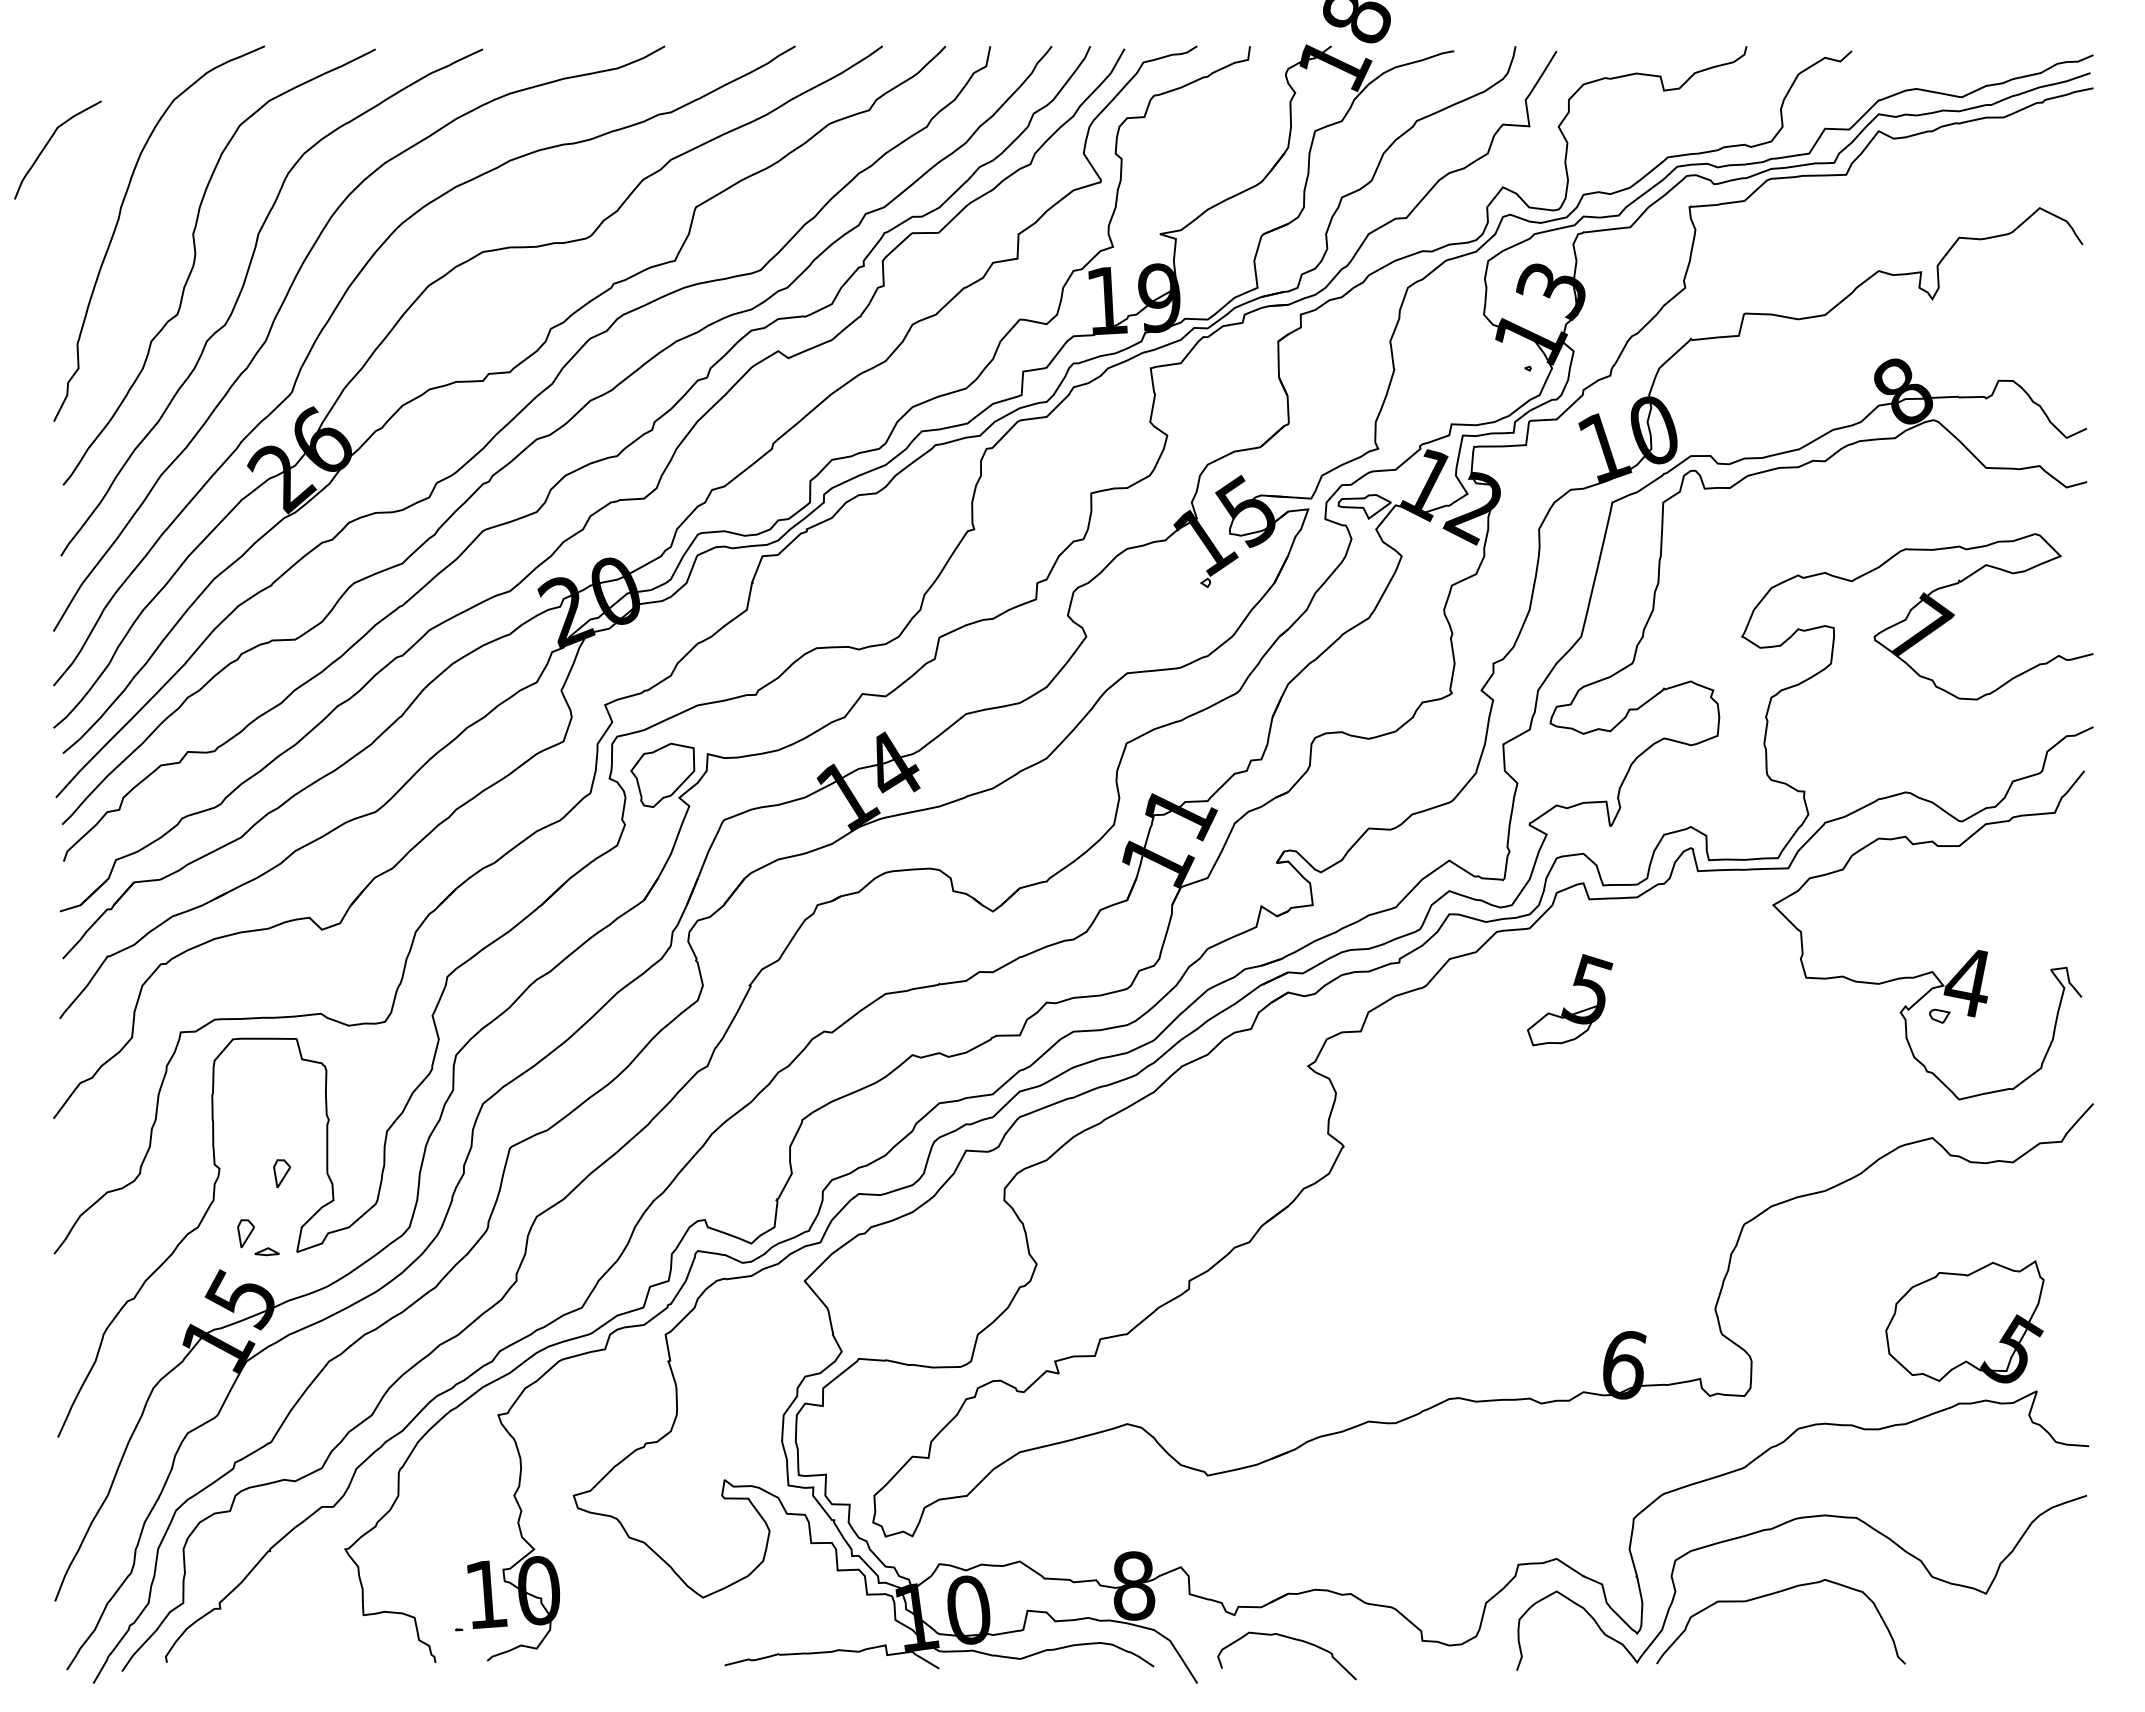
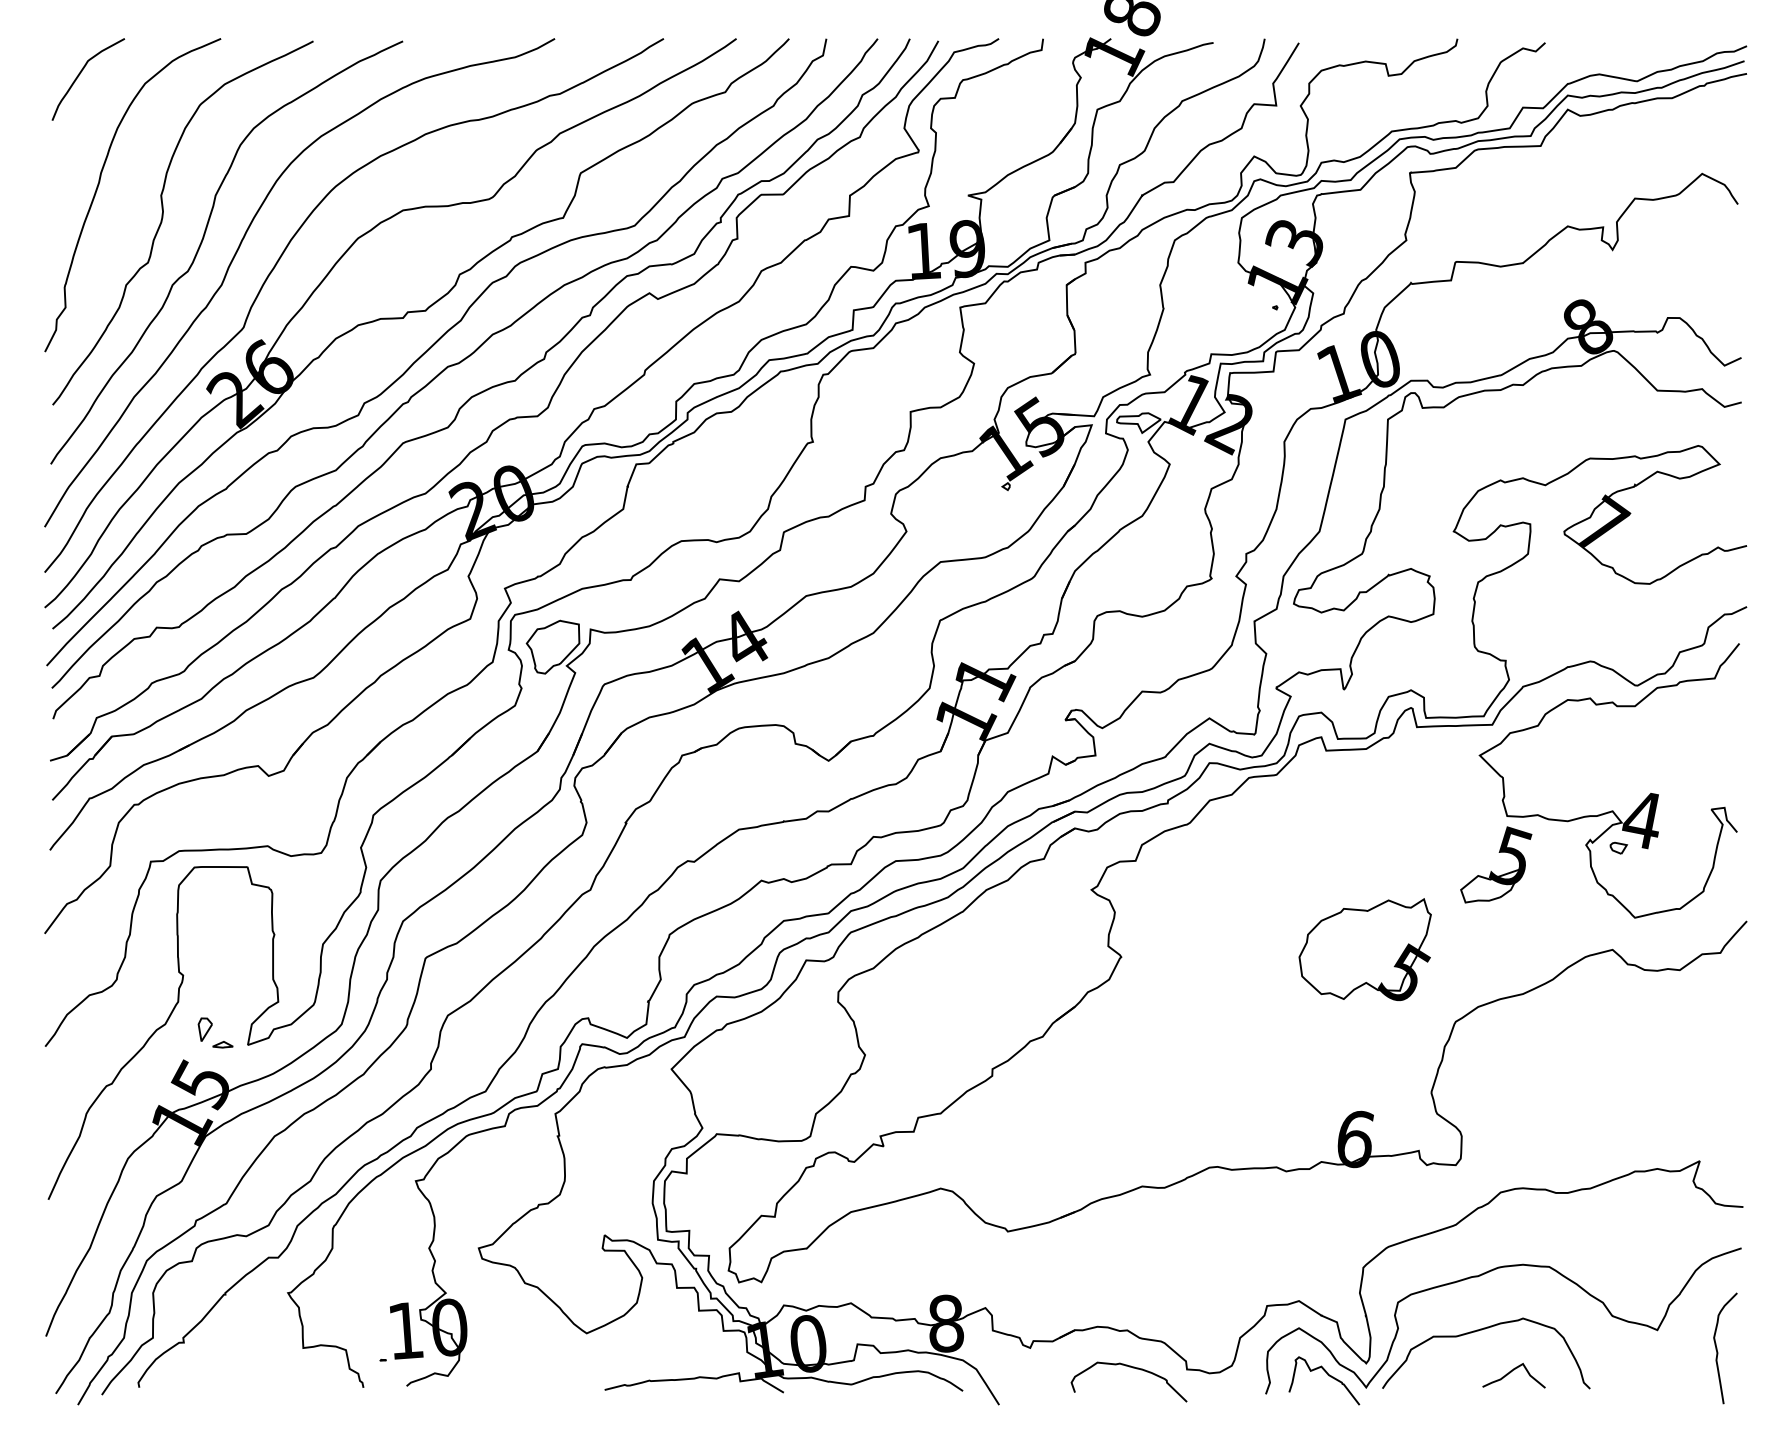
curve: (49, 142) -> (81, 73), moved
part: (1564, 1007) -> (1491, 870), moved
part: (281, 1173) -> (234, 979), removed
part: (1964, 1321) -> (1364, 949), moved
curve: (2058, 1617) -> (1717, 1349), added
curve: (1291, 1639) -> (1132, 1368), moved
curve: (1812, 1643) -> (1512, 1371), added
curve: (1591, 1648) -> (1328, 1375), added

